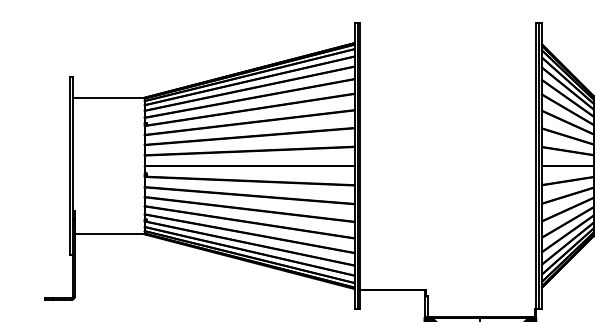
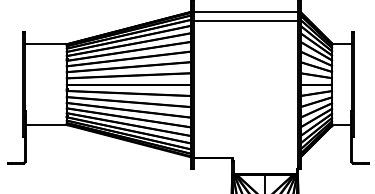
line: (447, 42) -> (245, 11), added
line: (447, 59) -> (245, 21), added

